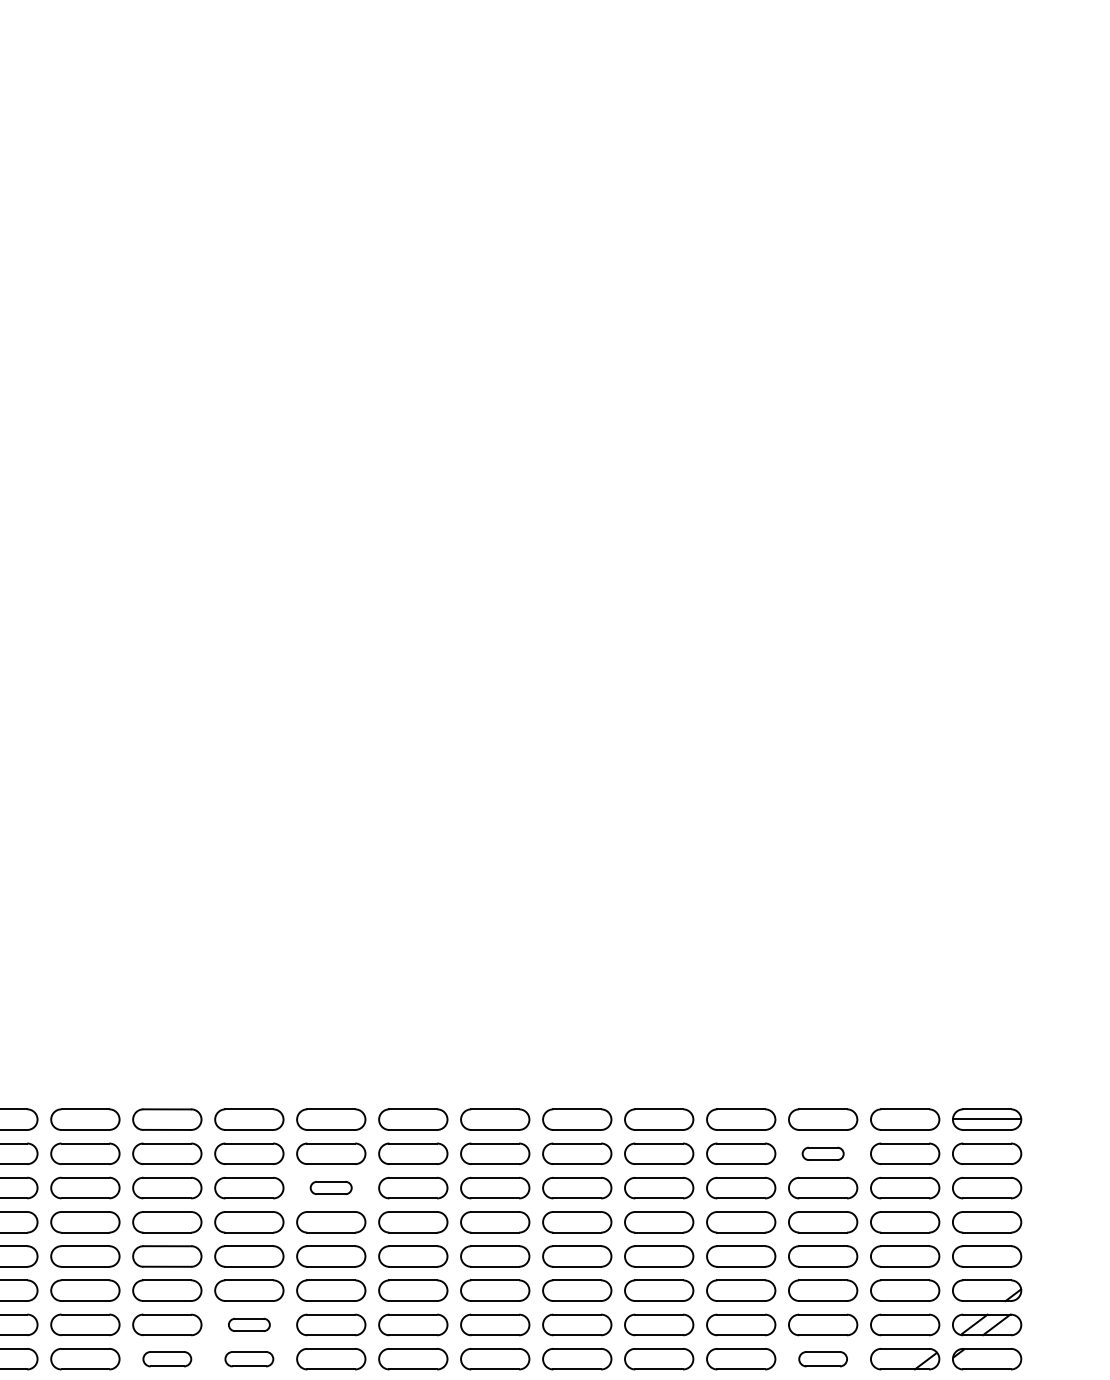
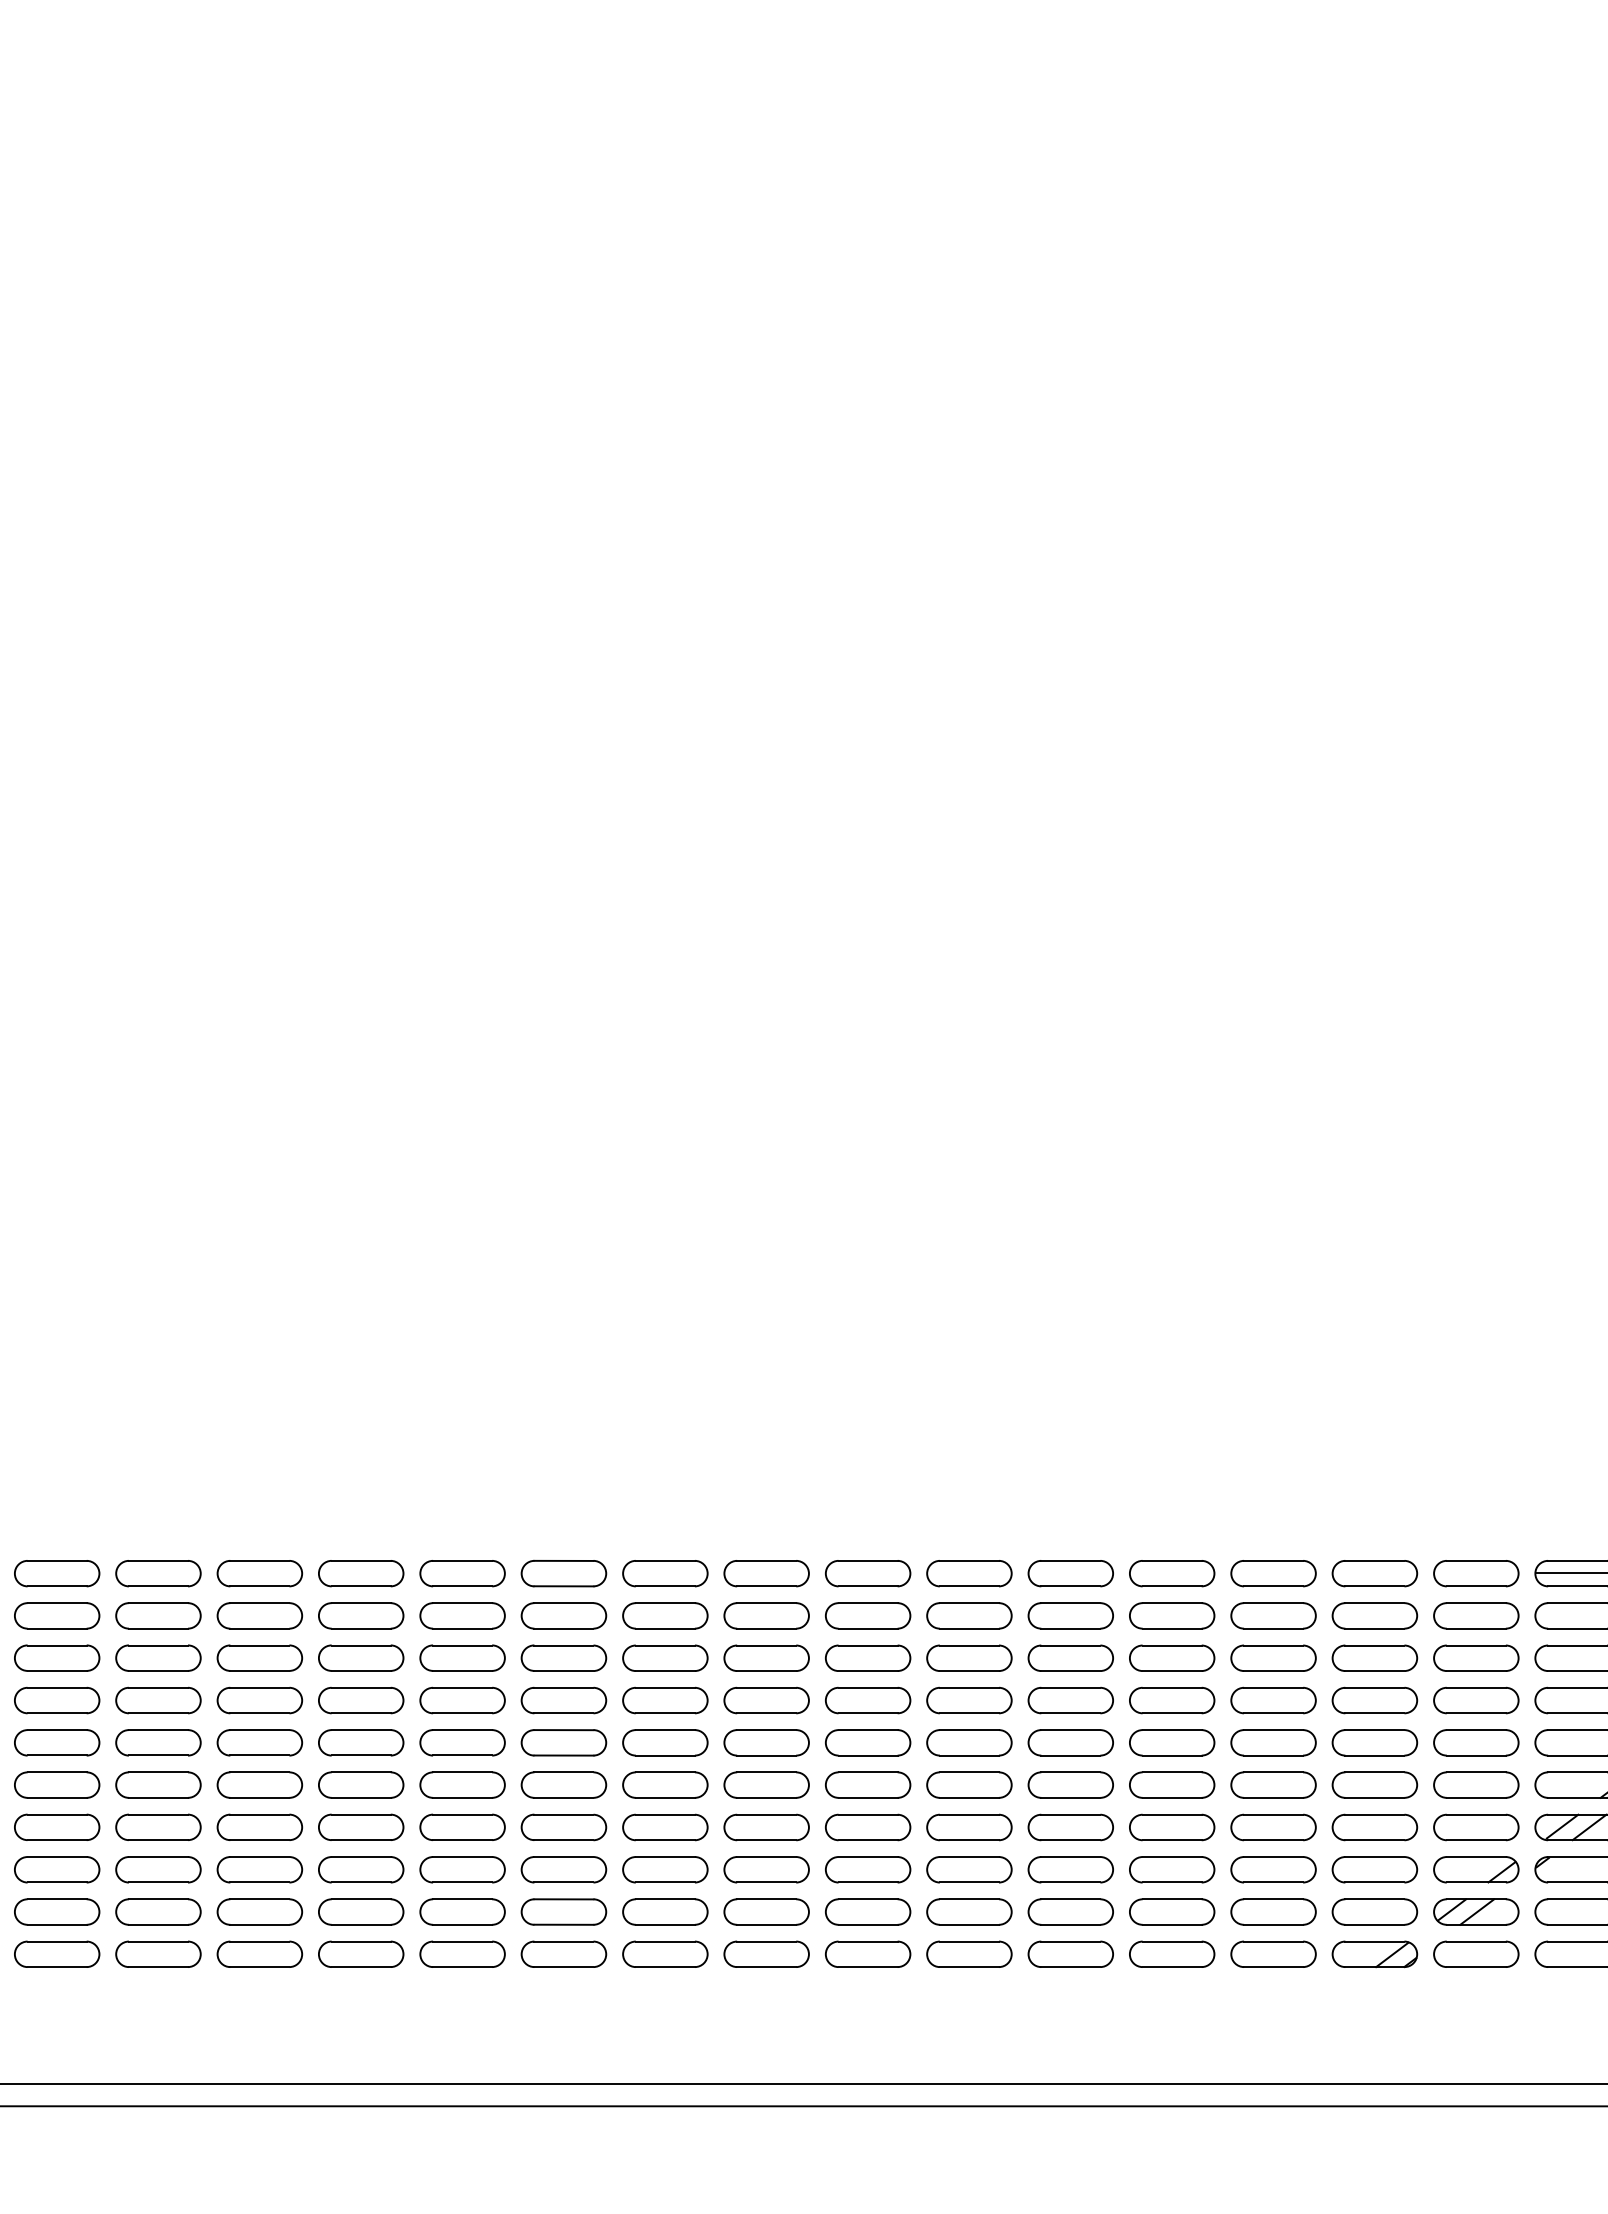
part: (822, 1153) -> (1374, 1615), size x1.67
part: (331, 1187) -> (766, 1657), size x1.67
part: (249, 1324) -> (665, 1827), size x1.67
part: (166, 1358) -> (563, 1869), size x1.43
part: (249, 1358) -> (665, 1869), size x1.43
part: (822, 1358) -> (1374, 1869), size x1.43

